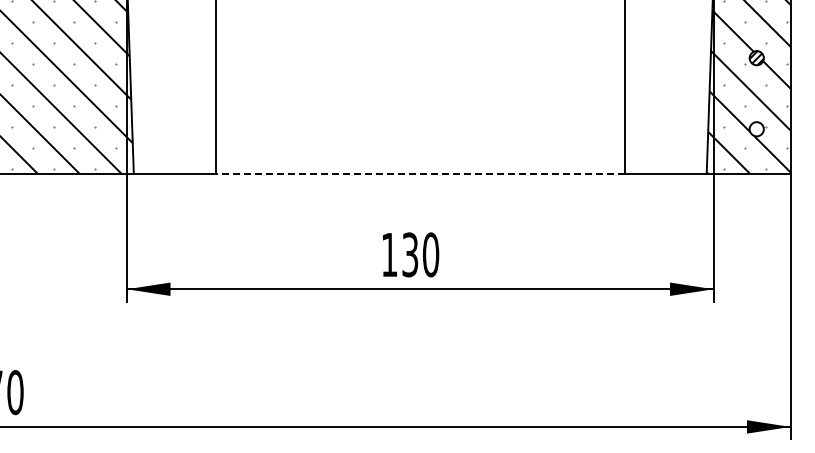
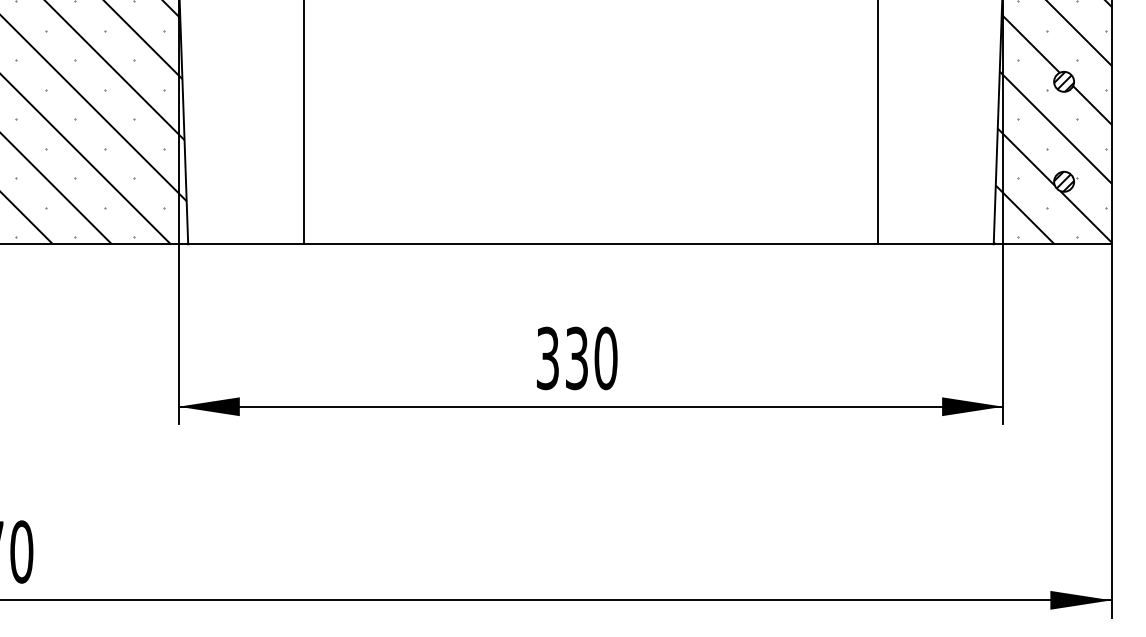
hatch: (756, 129) -> (1063, 182), added
line: (419, 173) -> (589, 243), dashed -> solid
text: (389, 254) -> (547, 357), 130 -> 330

